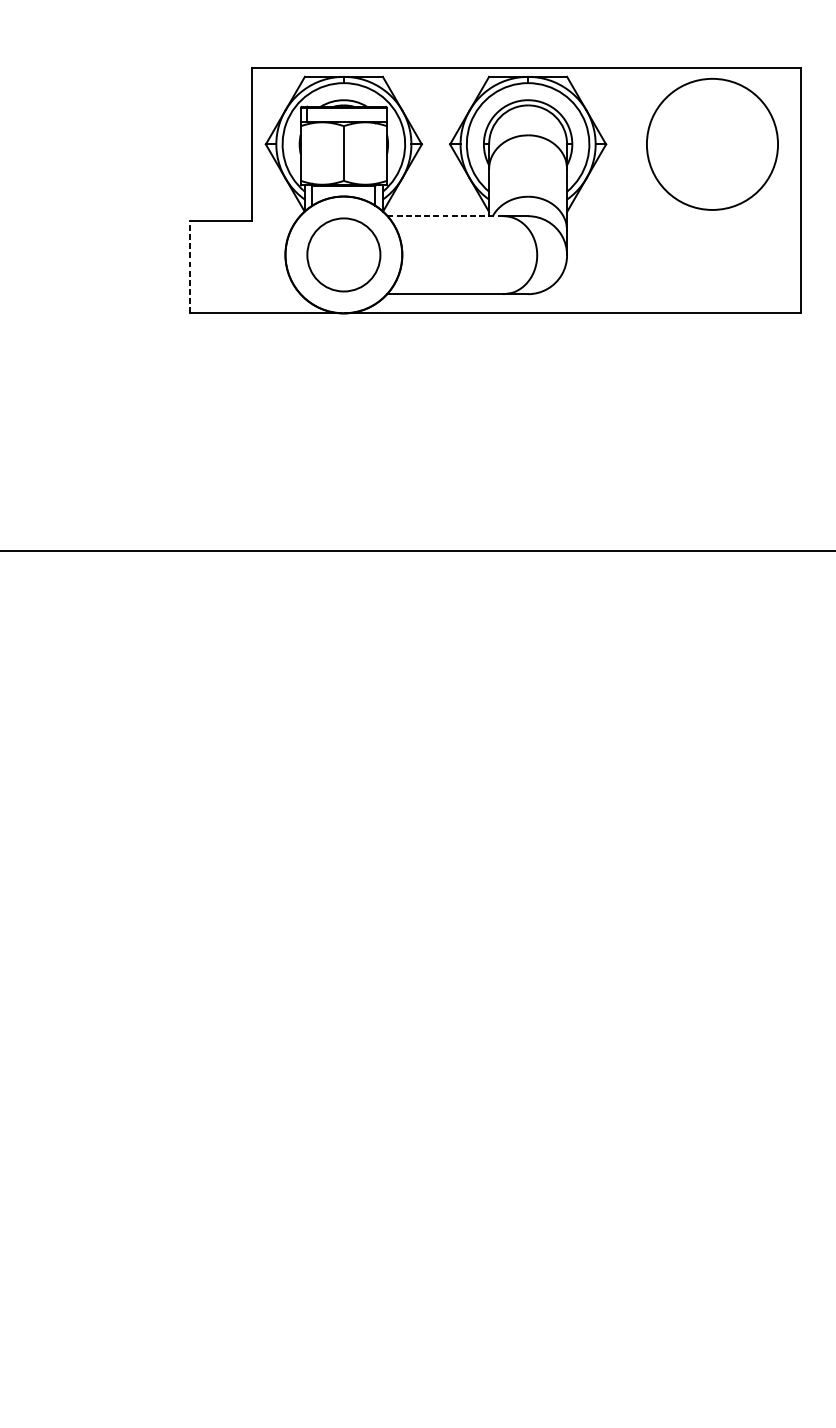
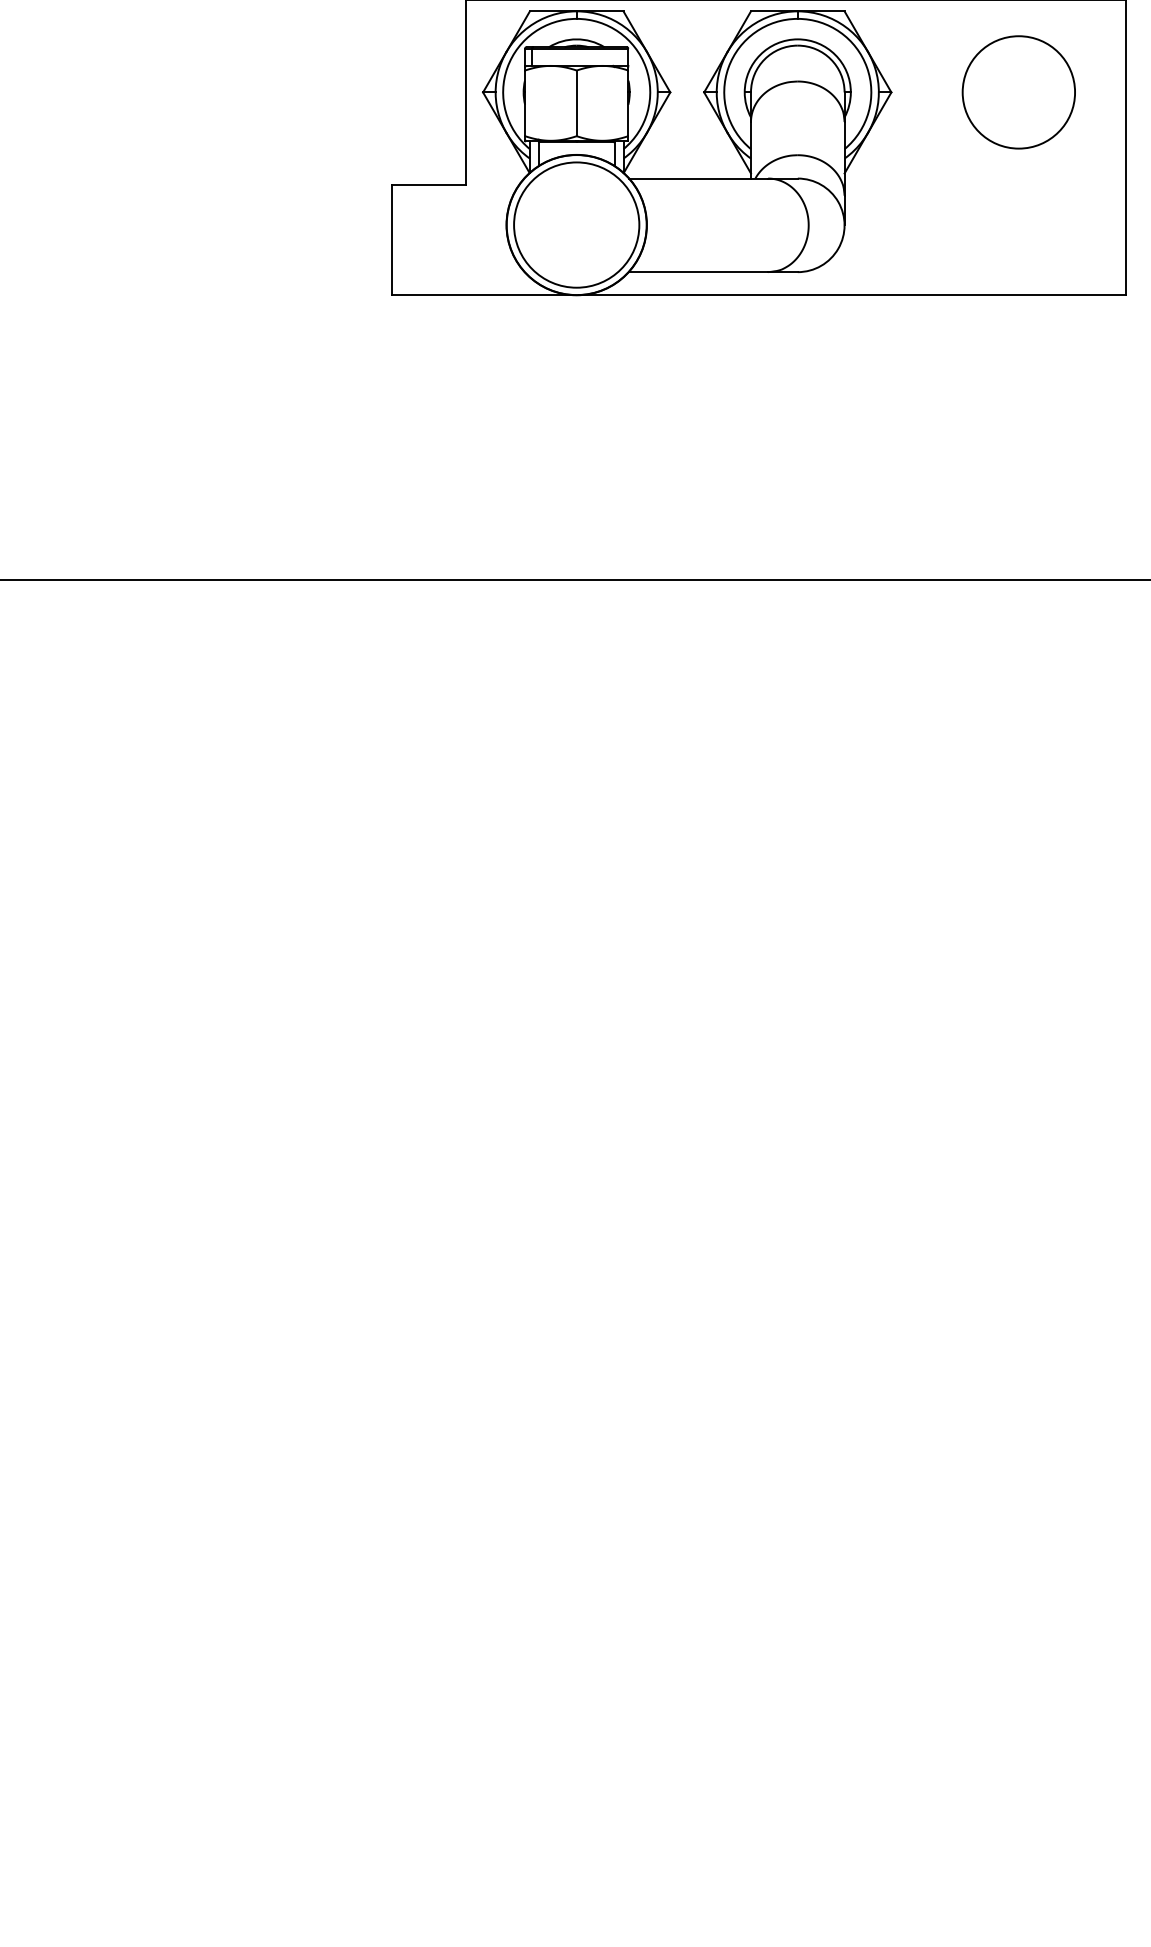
circle: (712, 144) -> (1018, 92), size x0.71
line: (445, 216) -> (698, 178), dashed -> solid
circle: (343, 254) -> (576, 224), size x1.43
line: (190, 266) -> (392, 239), dashed -> solid

